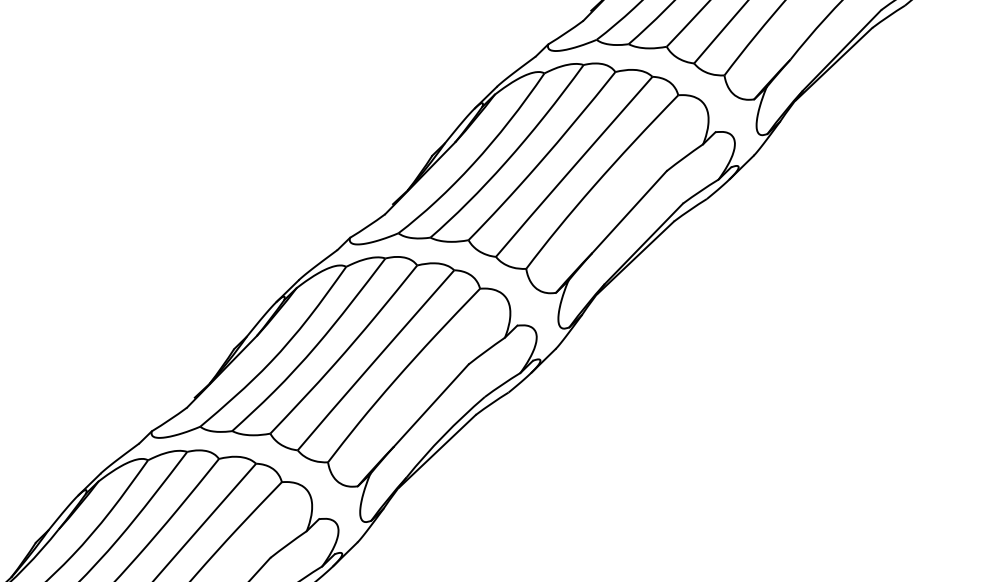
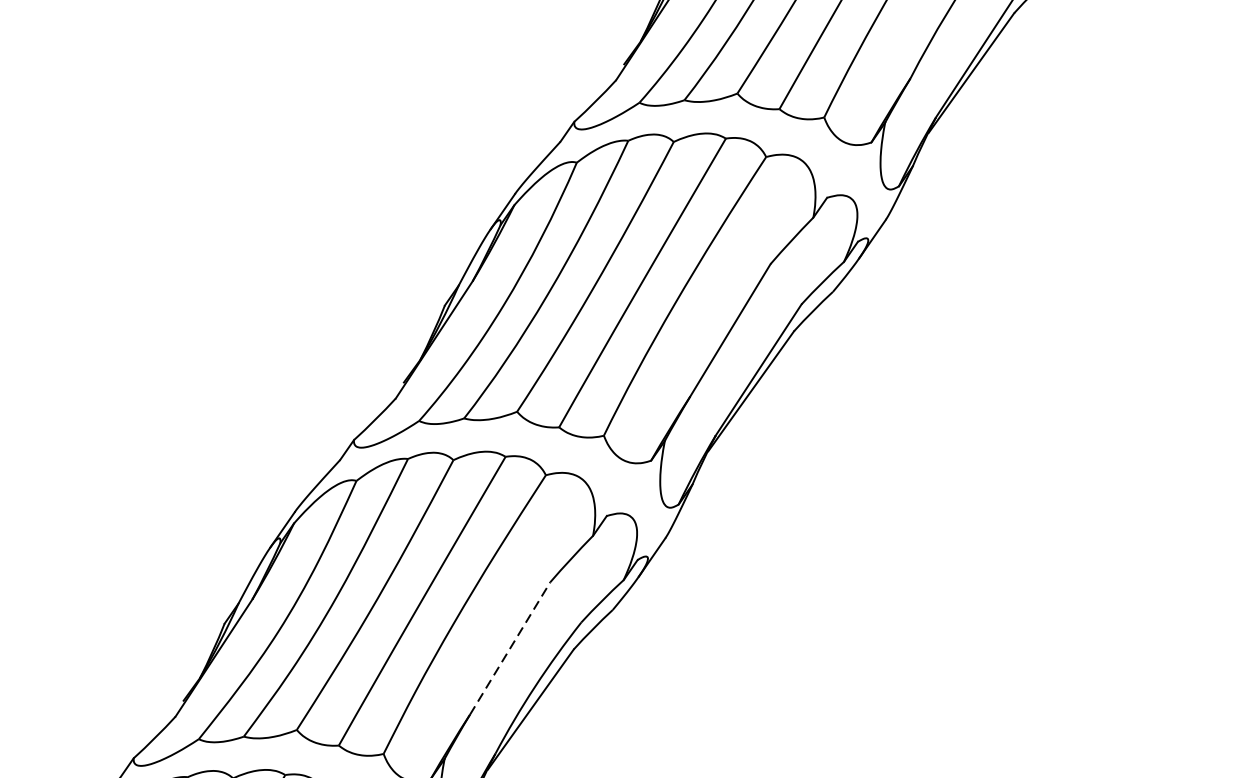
line: (431, 405) -> (510, 648), solid -> dashed

